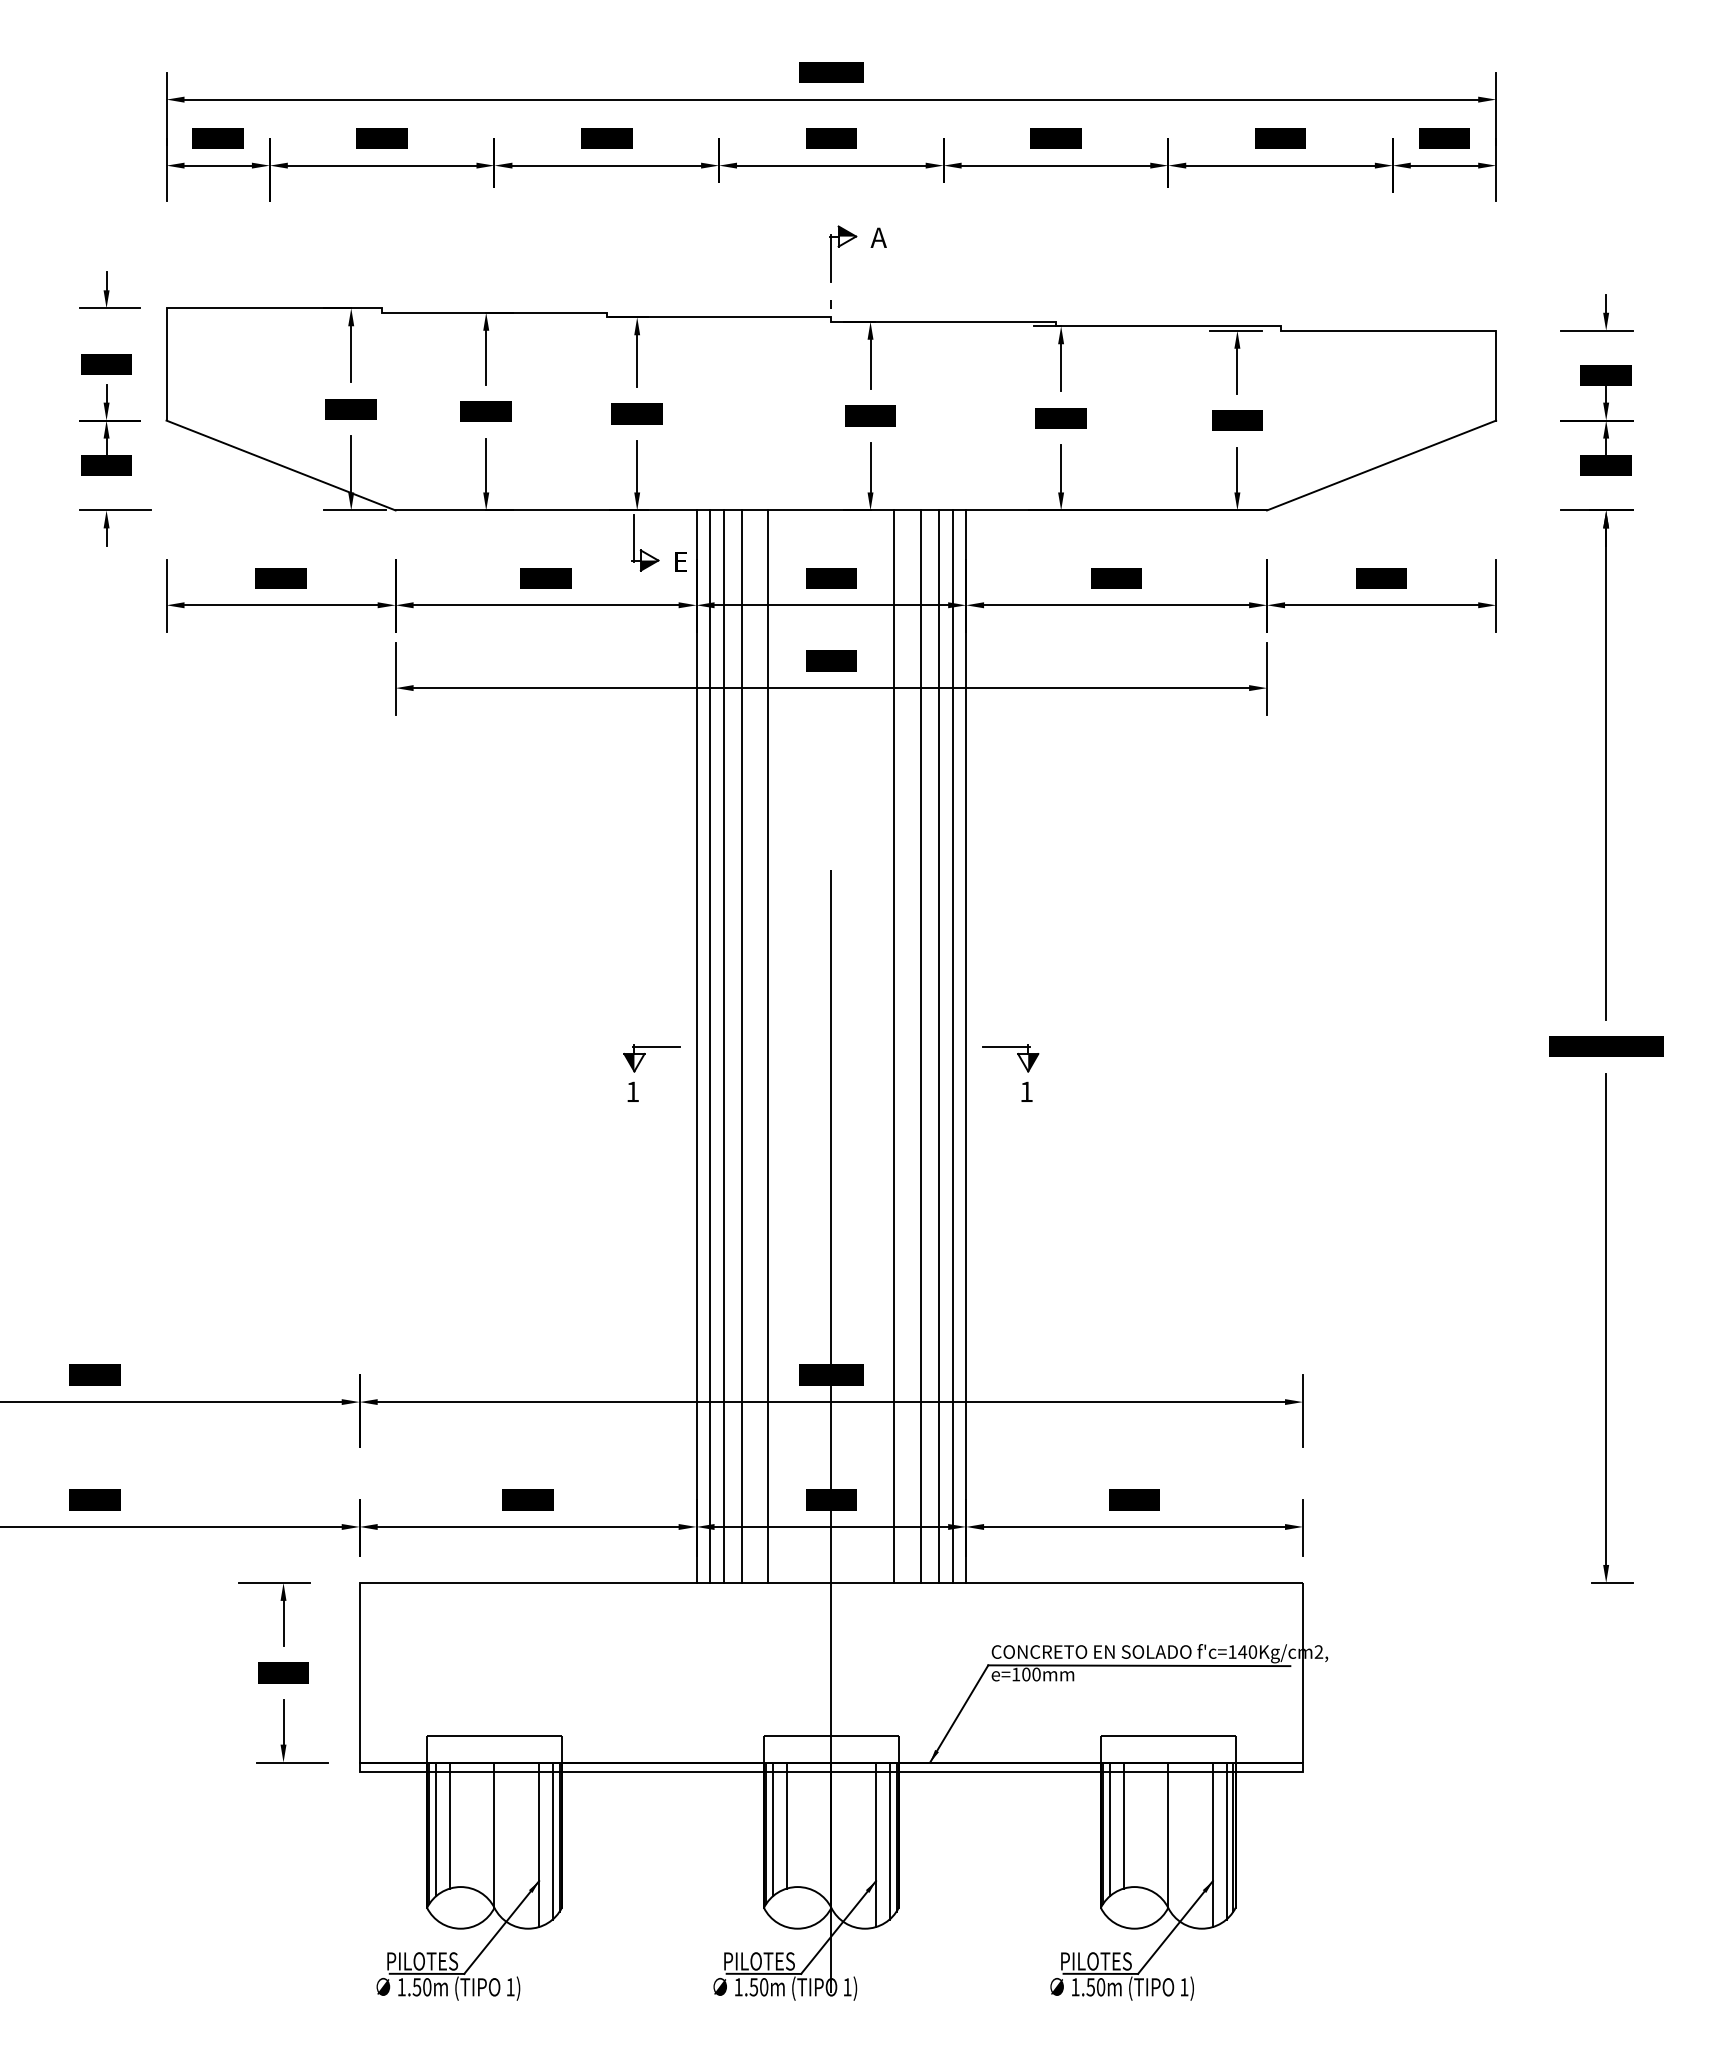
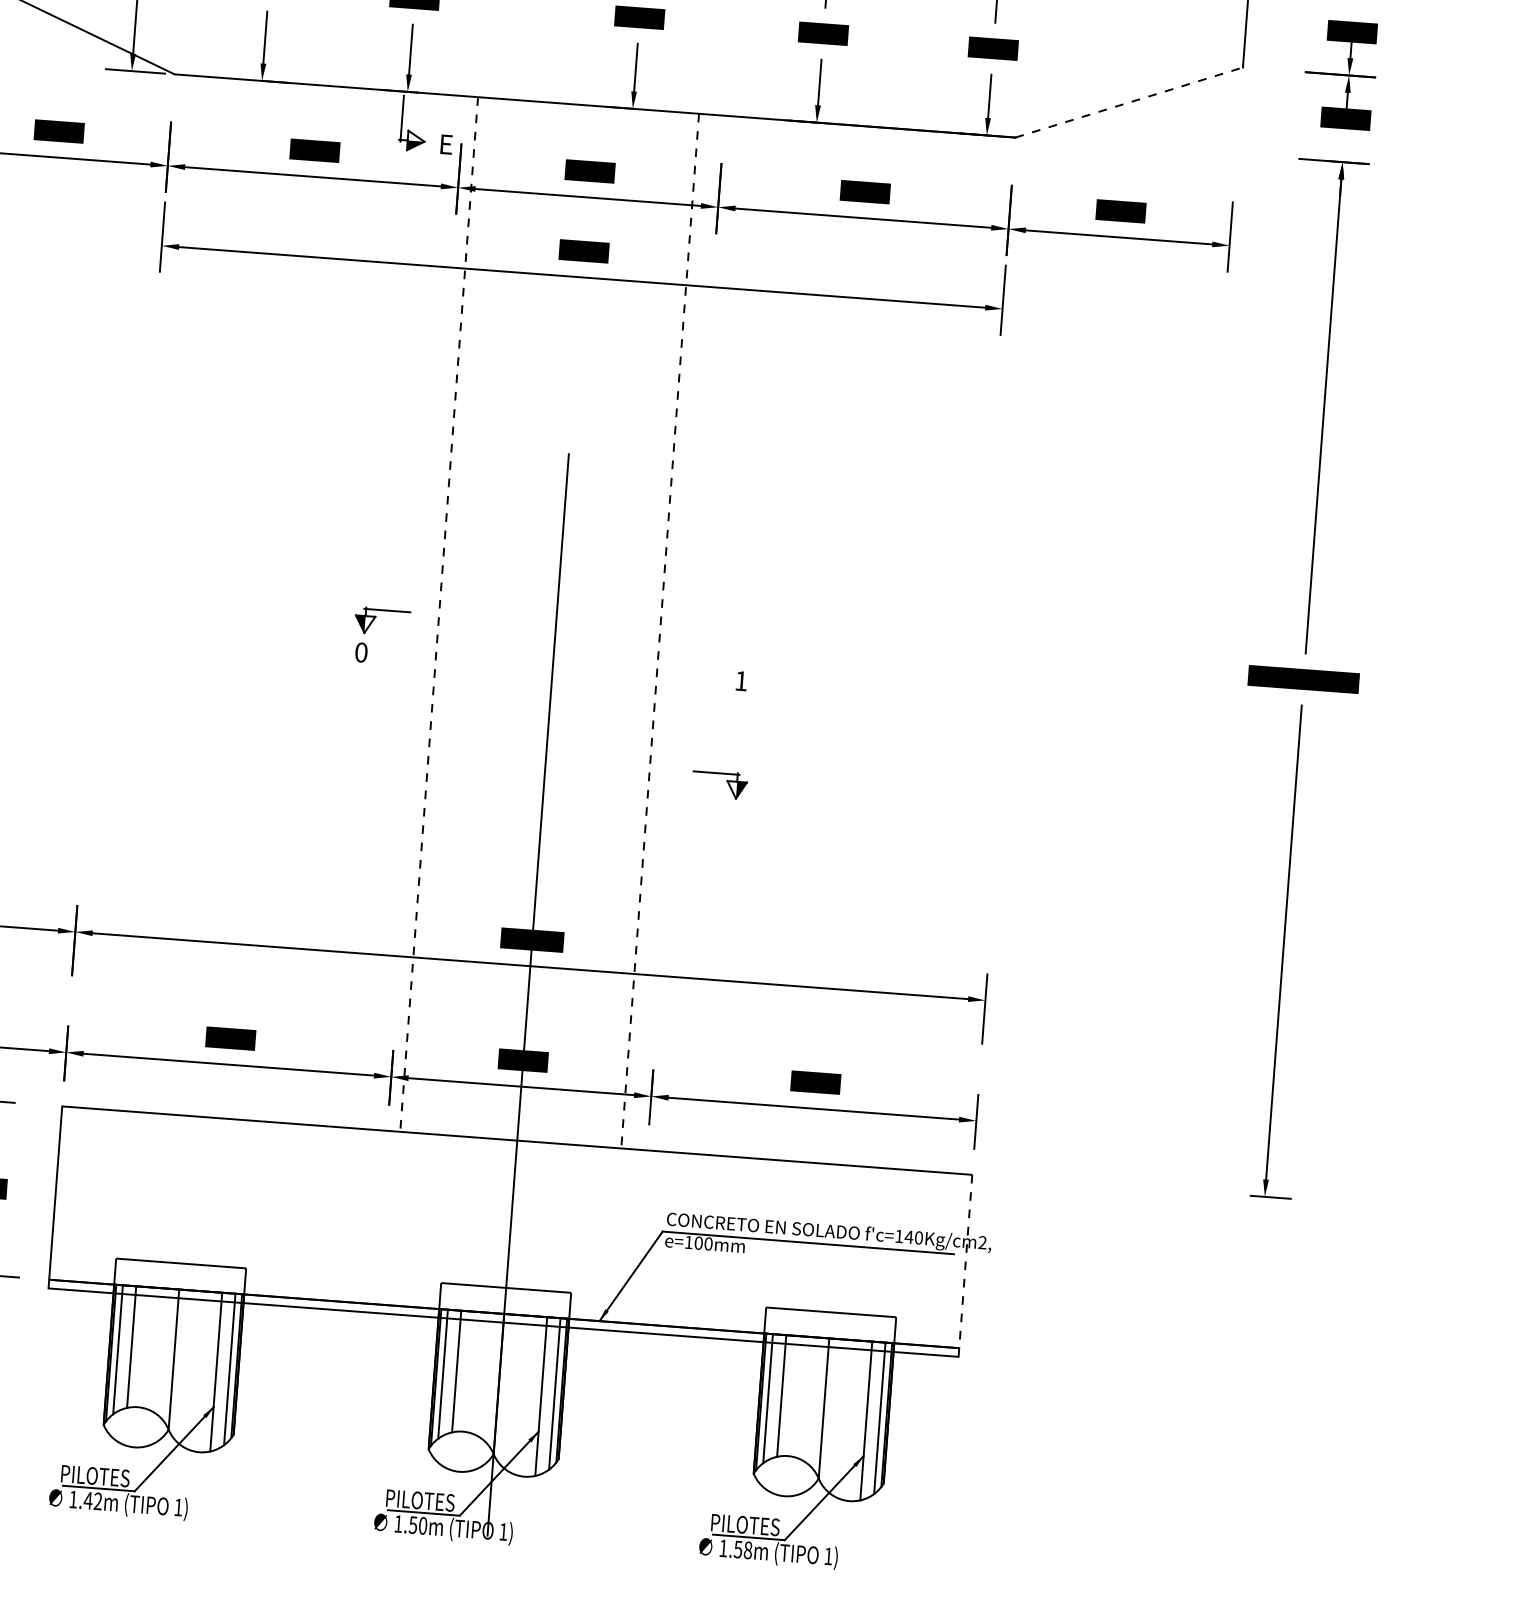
line: (1382, 465) -> (1130, 102), solid -> dashed
line: (696, 1046) -> (426, 613), removed
line: (723, 1046) -> (452, 615), removed
line: (741, 1046) -> (469, 616), removed
line: (768, 1046) -> (495, 618), removed
line: (894, 1046) -> (617, 627), removed
line: (921, 1046) -> (643, 629), removed
line: (952, 1046) -> (673, 631), removed
line: (966, 1046) -> (686, 632), removed
line: (710, 1047) -> (439, 615), solid -> dashed
line: (939, 1047) -> (660, 631), solid -> dashed
part: (1017, 1054) -> (726, 781), moved
text: (632, 1091) -> (361, 652), 1 -> 0
line: (1302, 1672) -> (965, 1261), solid -> dashed
text: (421, 1987) -> (92, 1501), 1.50m -> 1.42m
text: (1100, 1987) -> (747, 1550), 1.50m -> 1.58m

